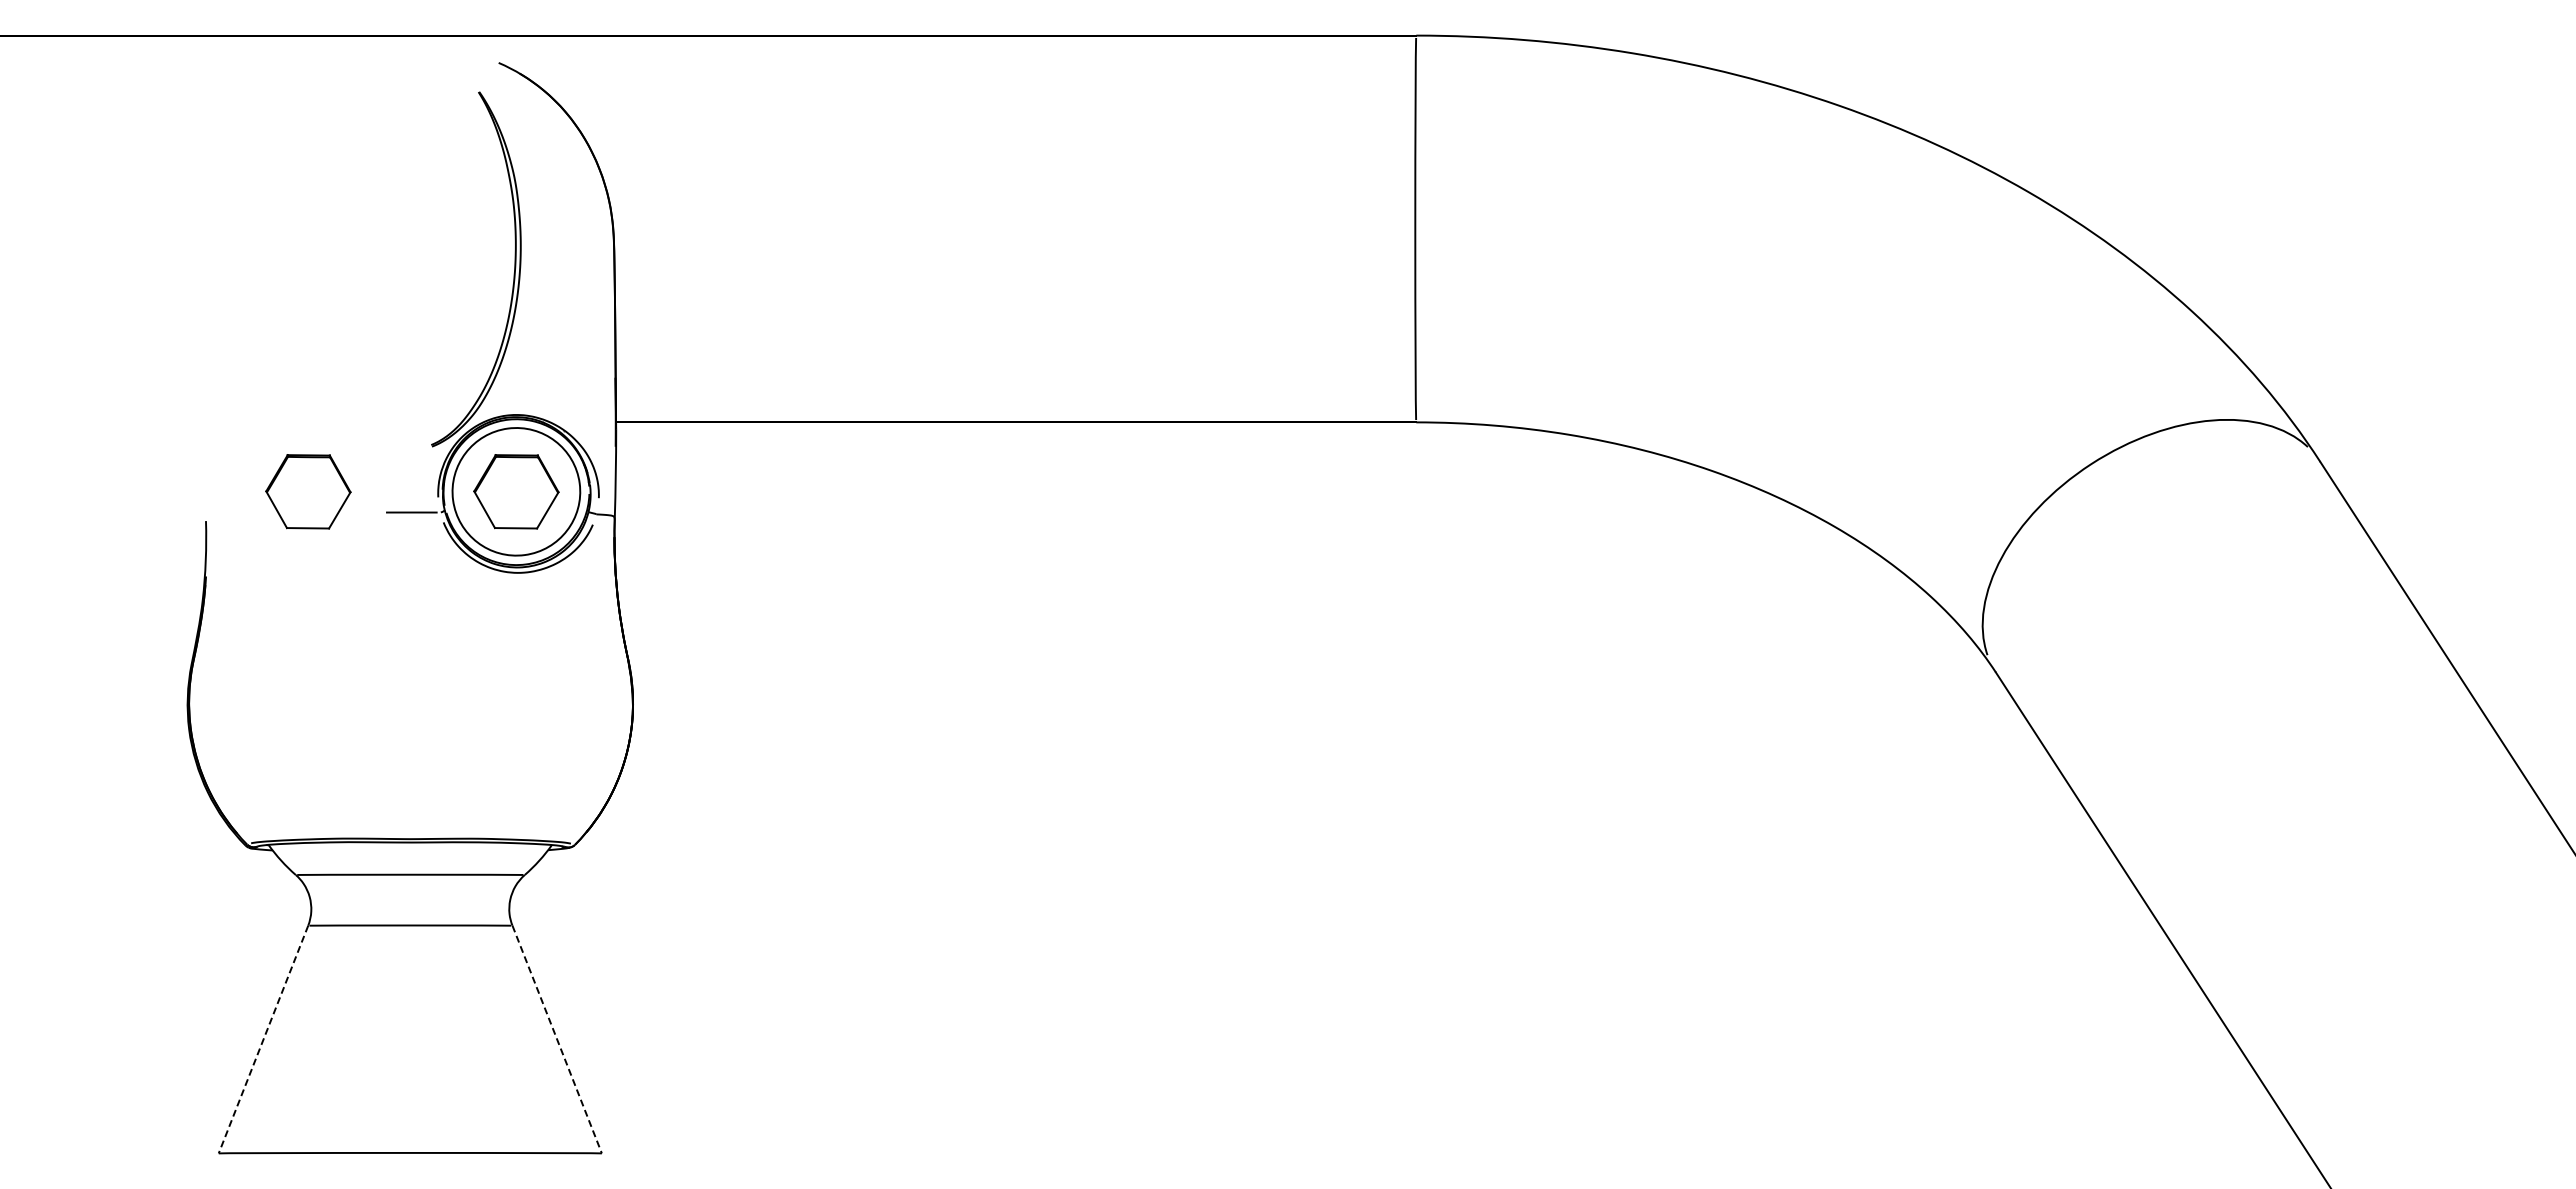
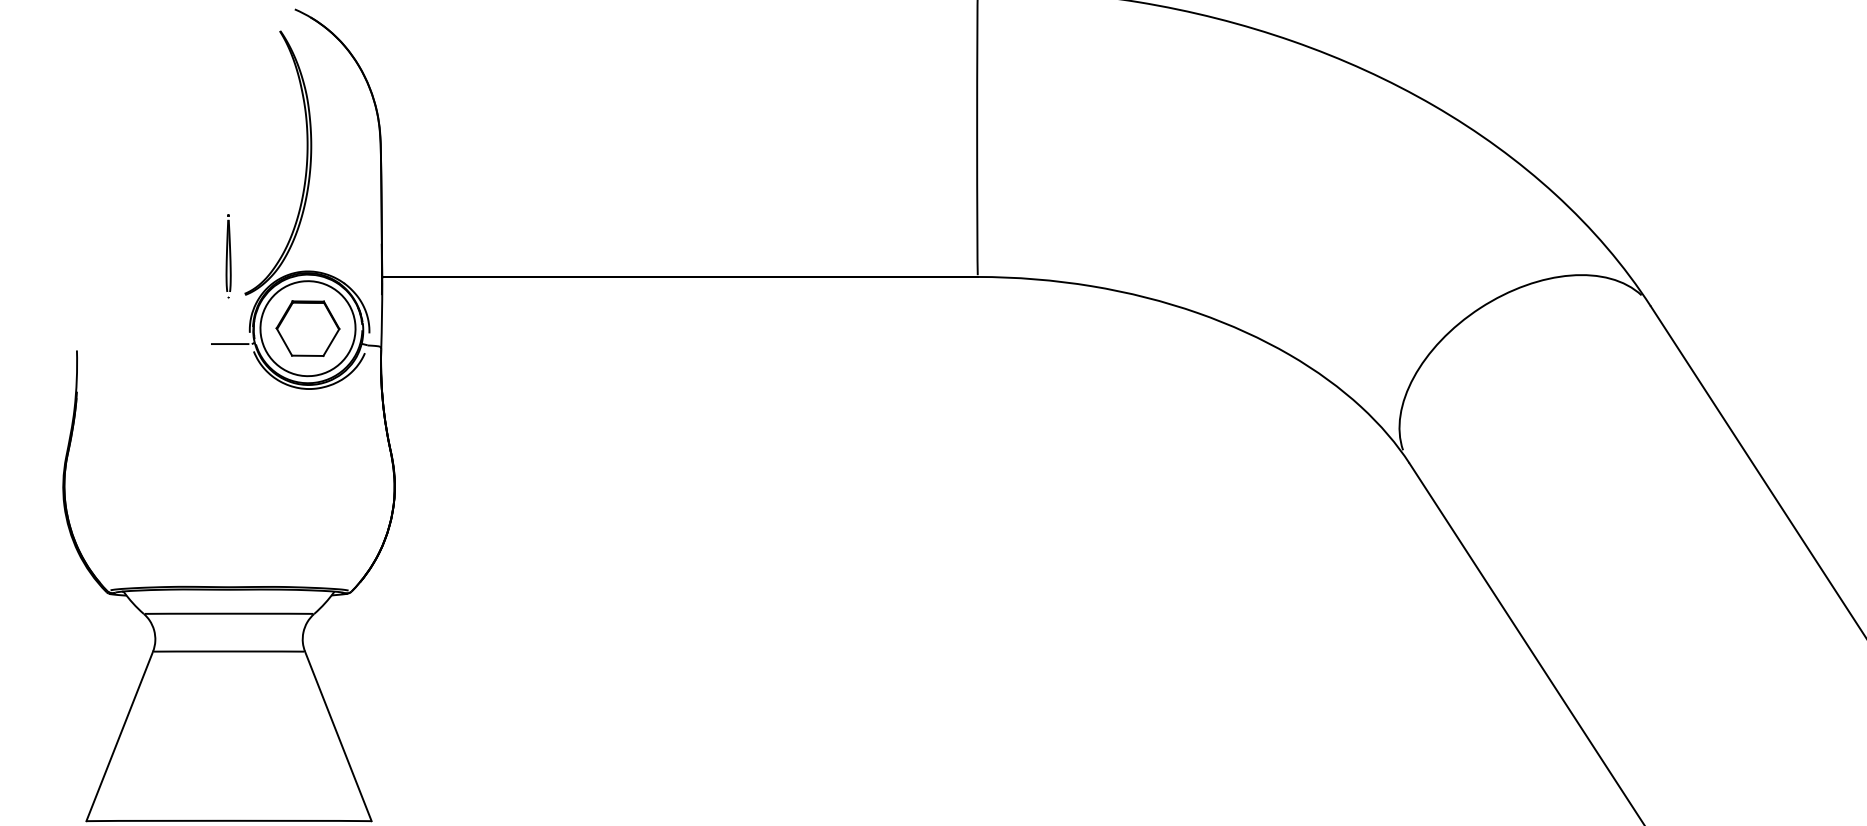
part: (409, 394) -> (228, 256), added
part: (308, 491) -> (153, 328), removed
line: (263, 1040) -> (119, 737), dashed -> solid
line: (557, 1040) -> (338, 737), dashed -> solid

